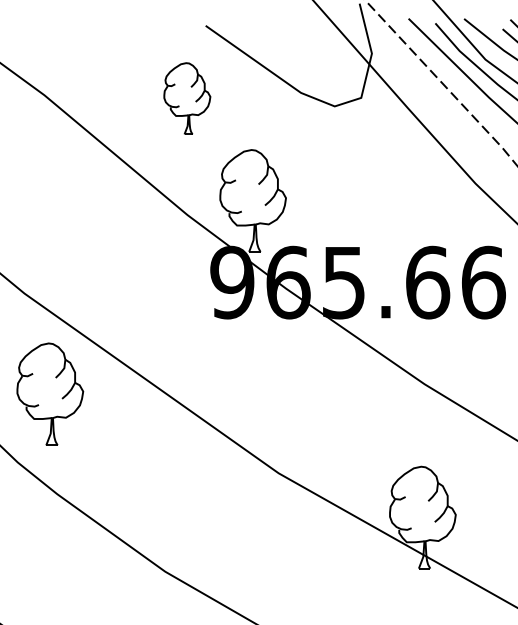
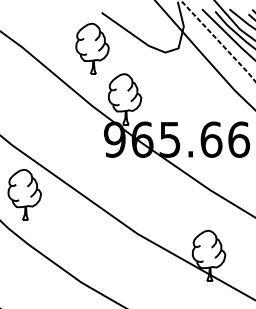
part: (187, 98) -> (92, 48), size x1.43

